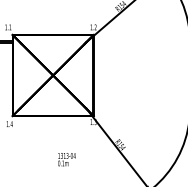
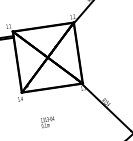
text: (66, 159) -> (47, 122), moved

